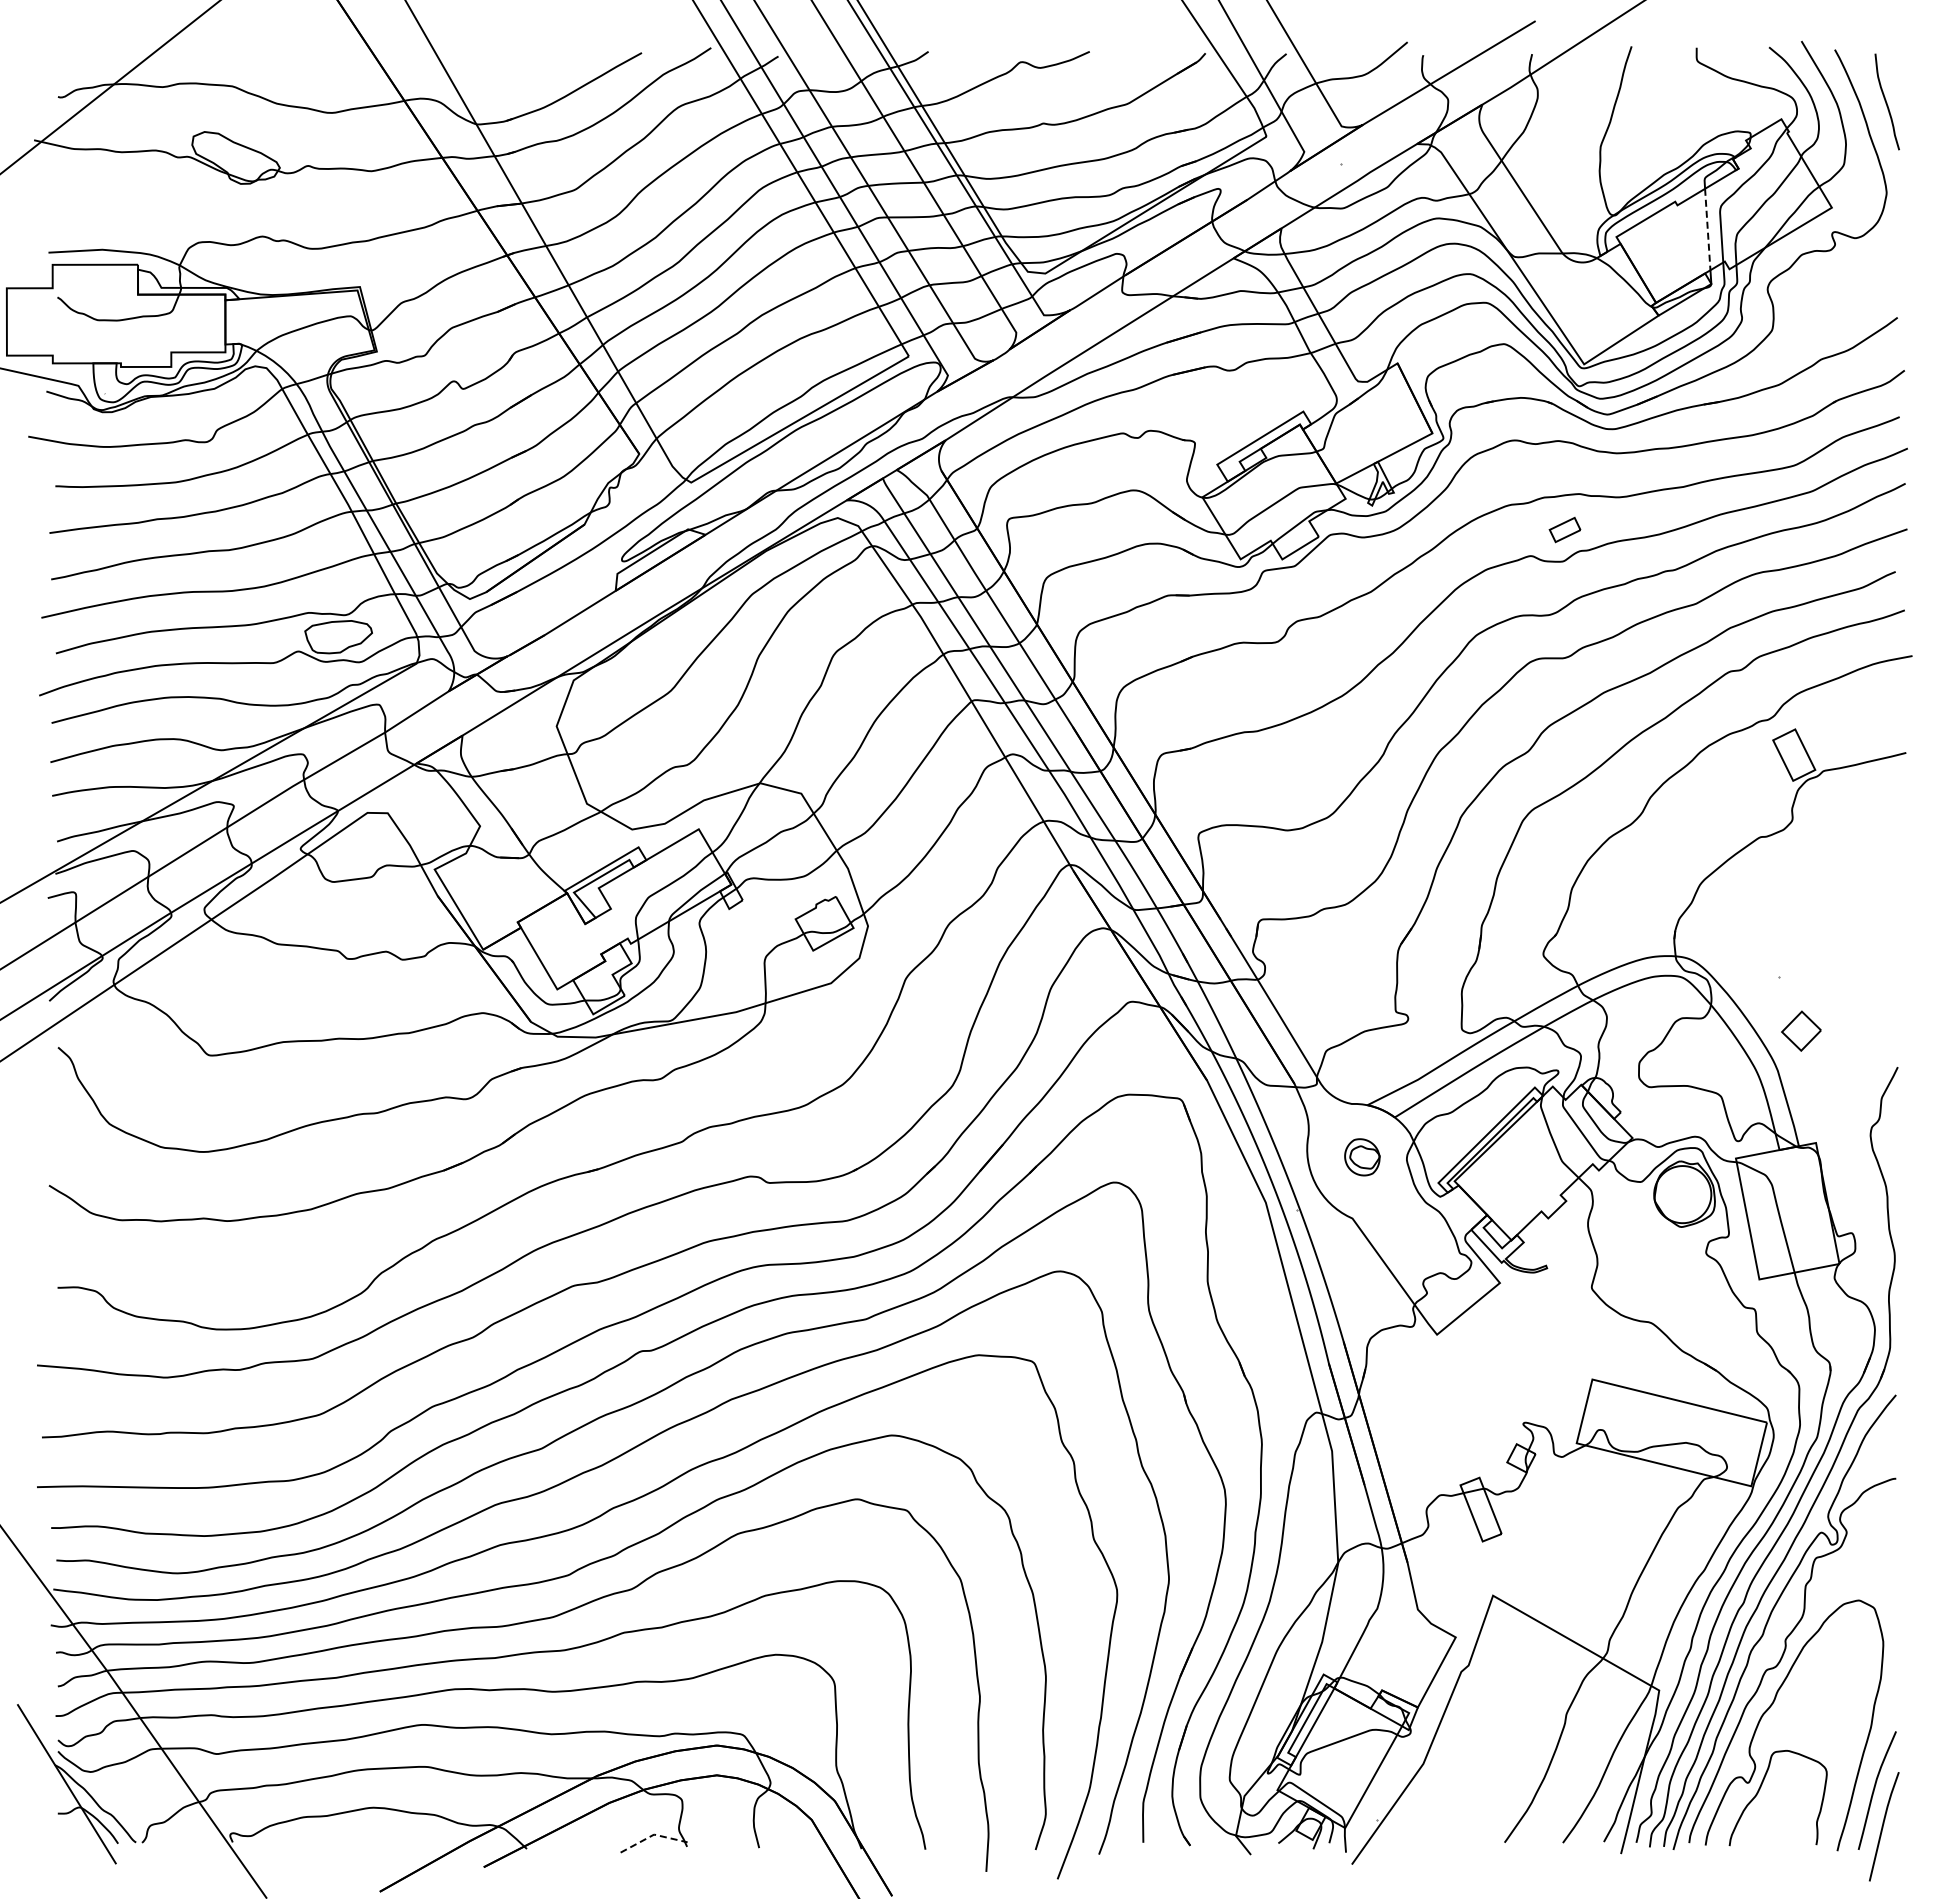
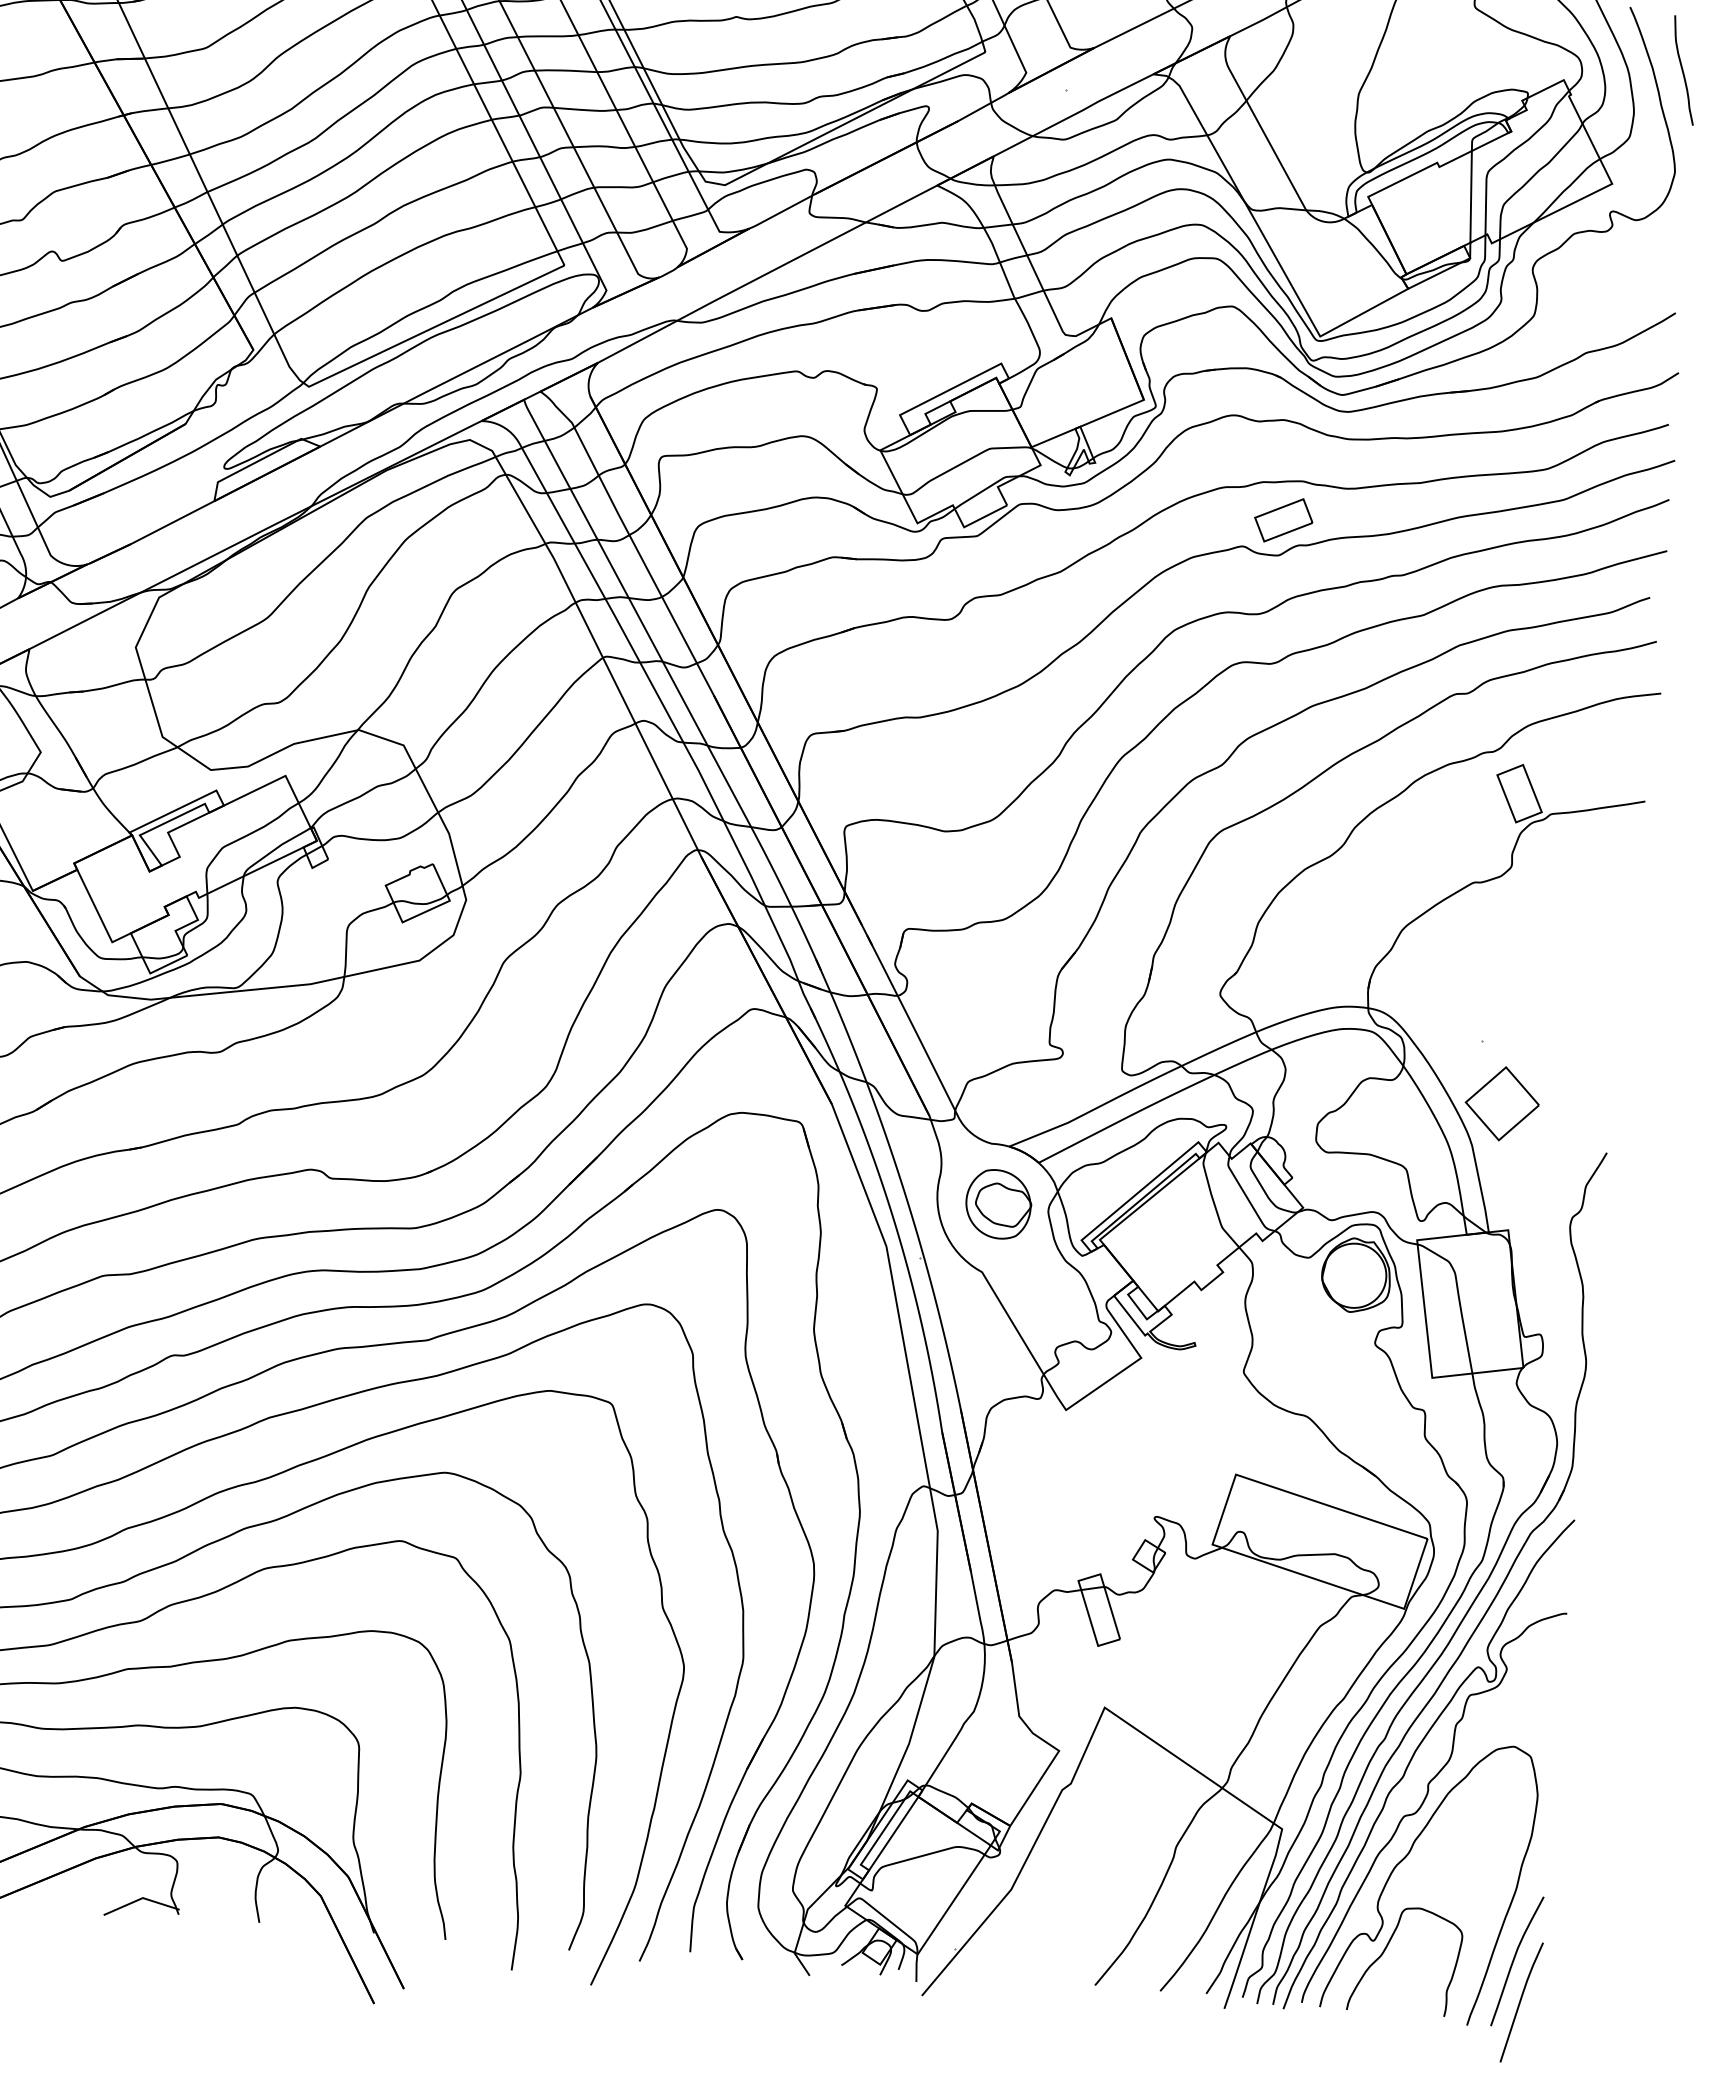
line: (1707, 229) -> (1470, 196), dashed -> solid
part: (1564, 529) -> (1283, 519), size x1.67
part: (1801, 1030) -> (1502, 1102), size x1.67
part: (1362, 1157) -> (998, 1204), size x1.67
line: (653, 1835) -> (142, 1898), dashed -> solid

